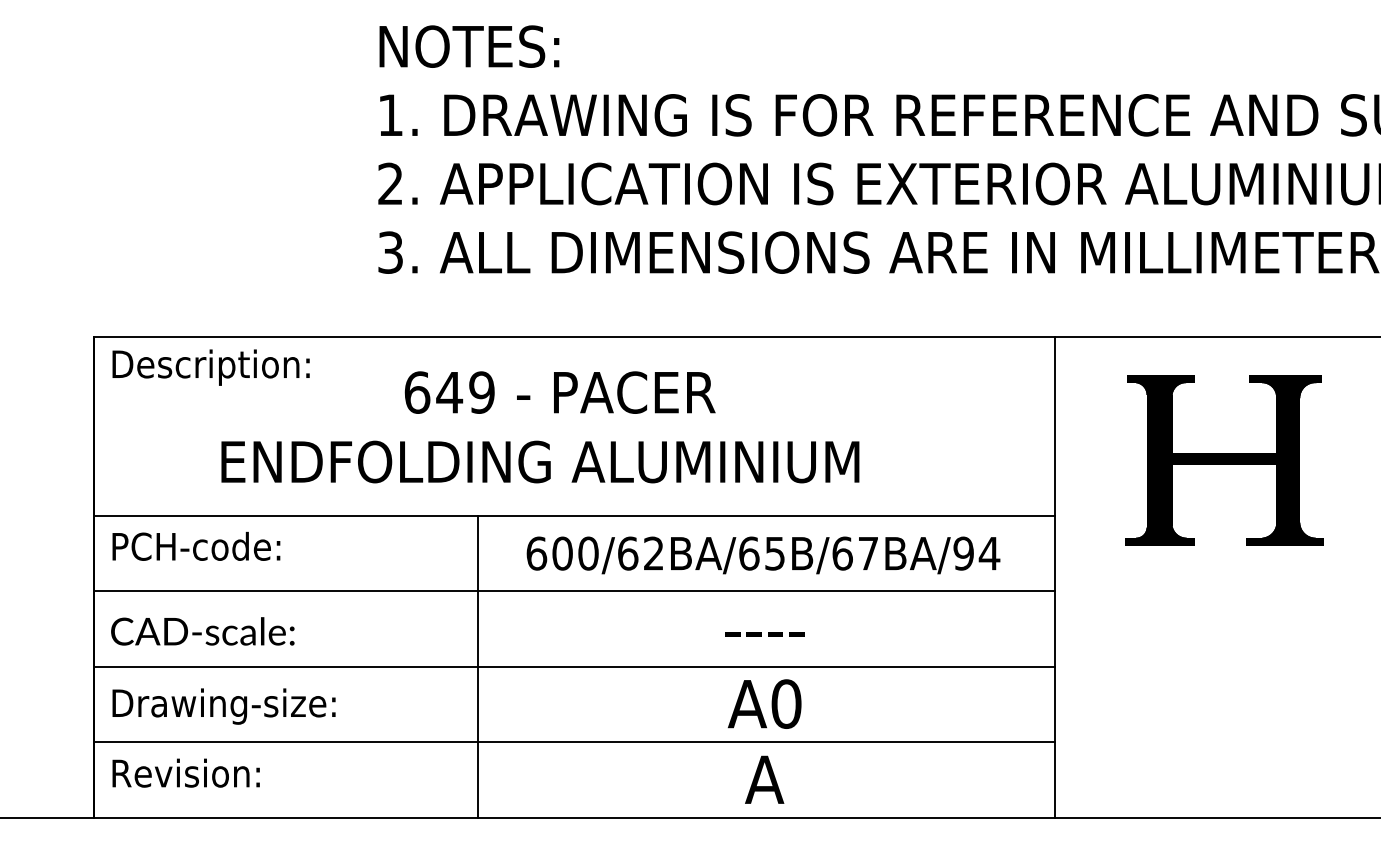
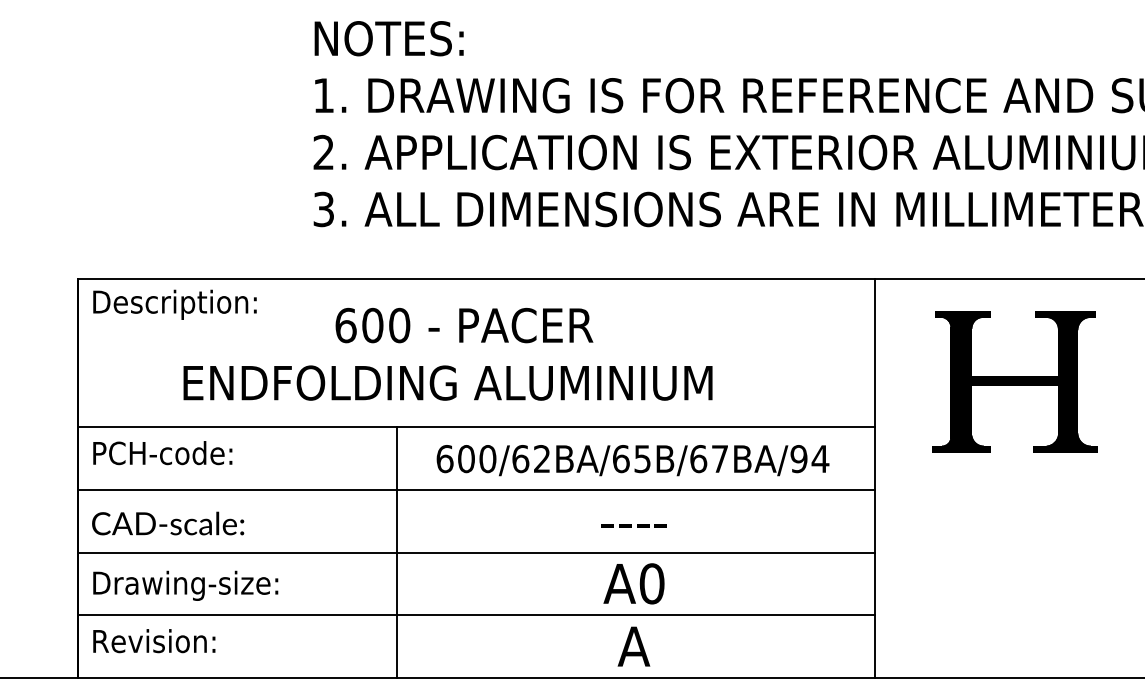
text: (465, 392) -> (385, 325), 649 -> 600

